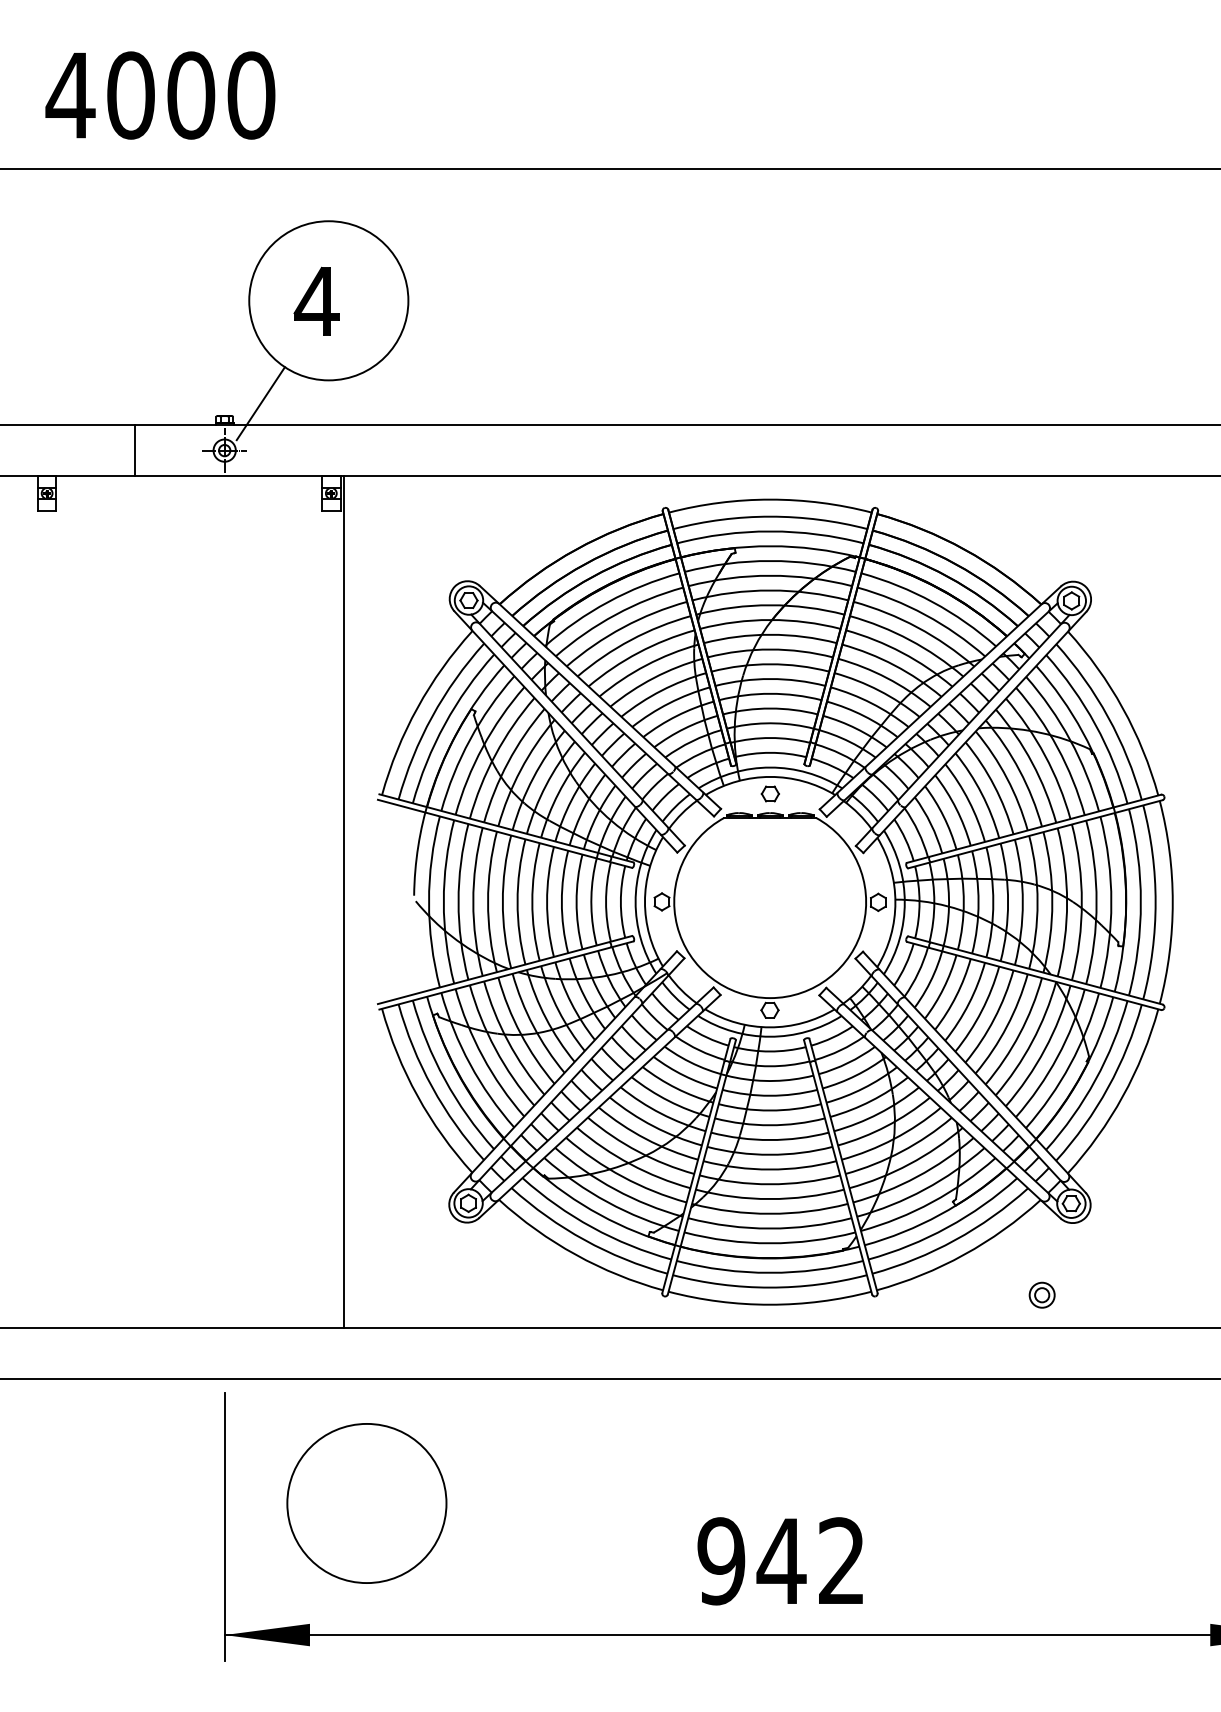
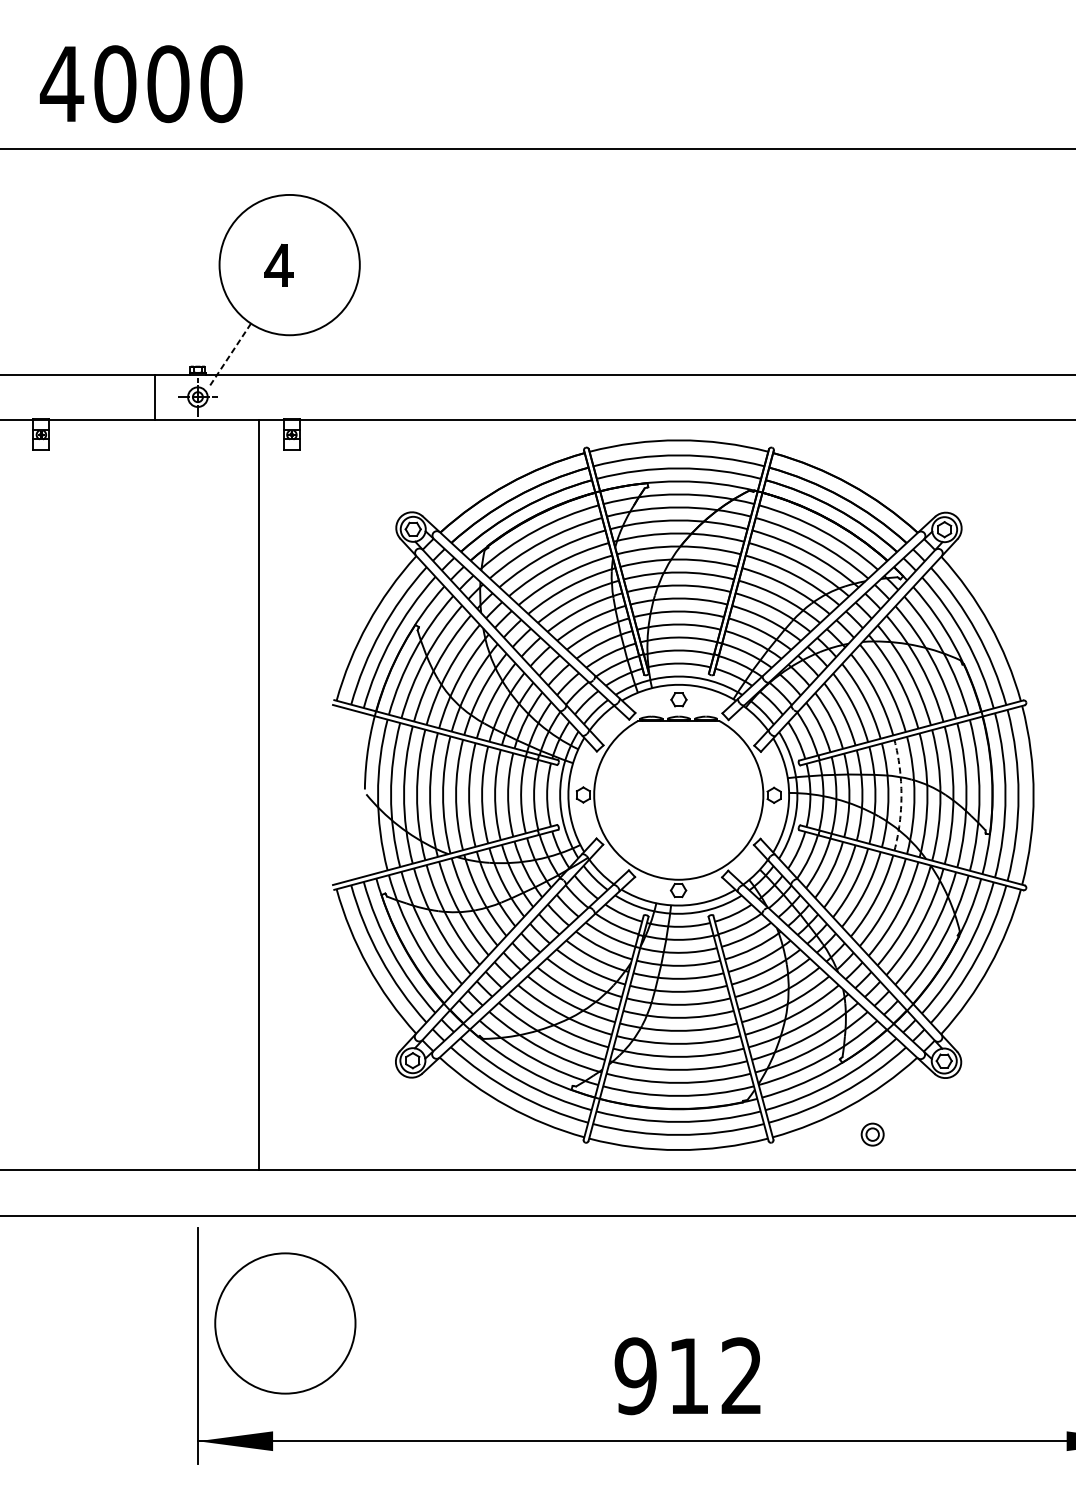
part: (316, 300) -> (278, 264), size x0.7
line: (260, 403) -> (229, 355), solid -> dashed
line: (135, 450) -> (154, 397), moved
line: (343, 901) -> (258, 794), moved
arc: (1022, 902) -> (901, 795), solid -> dashed
part: (1041, 1294) -> (872, 1133), moved
circle: (366, 1503) -> (285, 1323), moved
text: (781, 1560) -> (688, 1375), 942 -> 912

